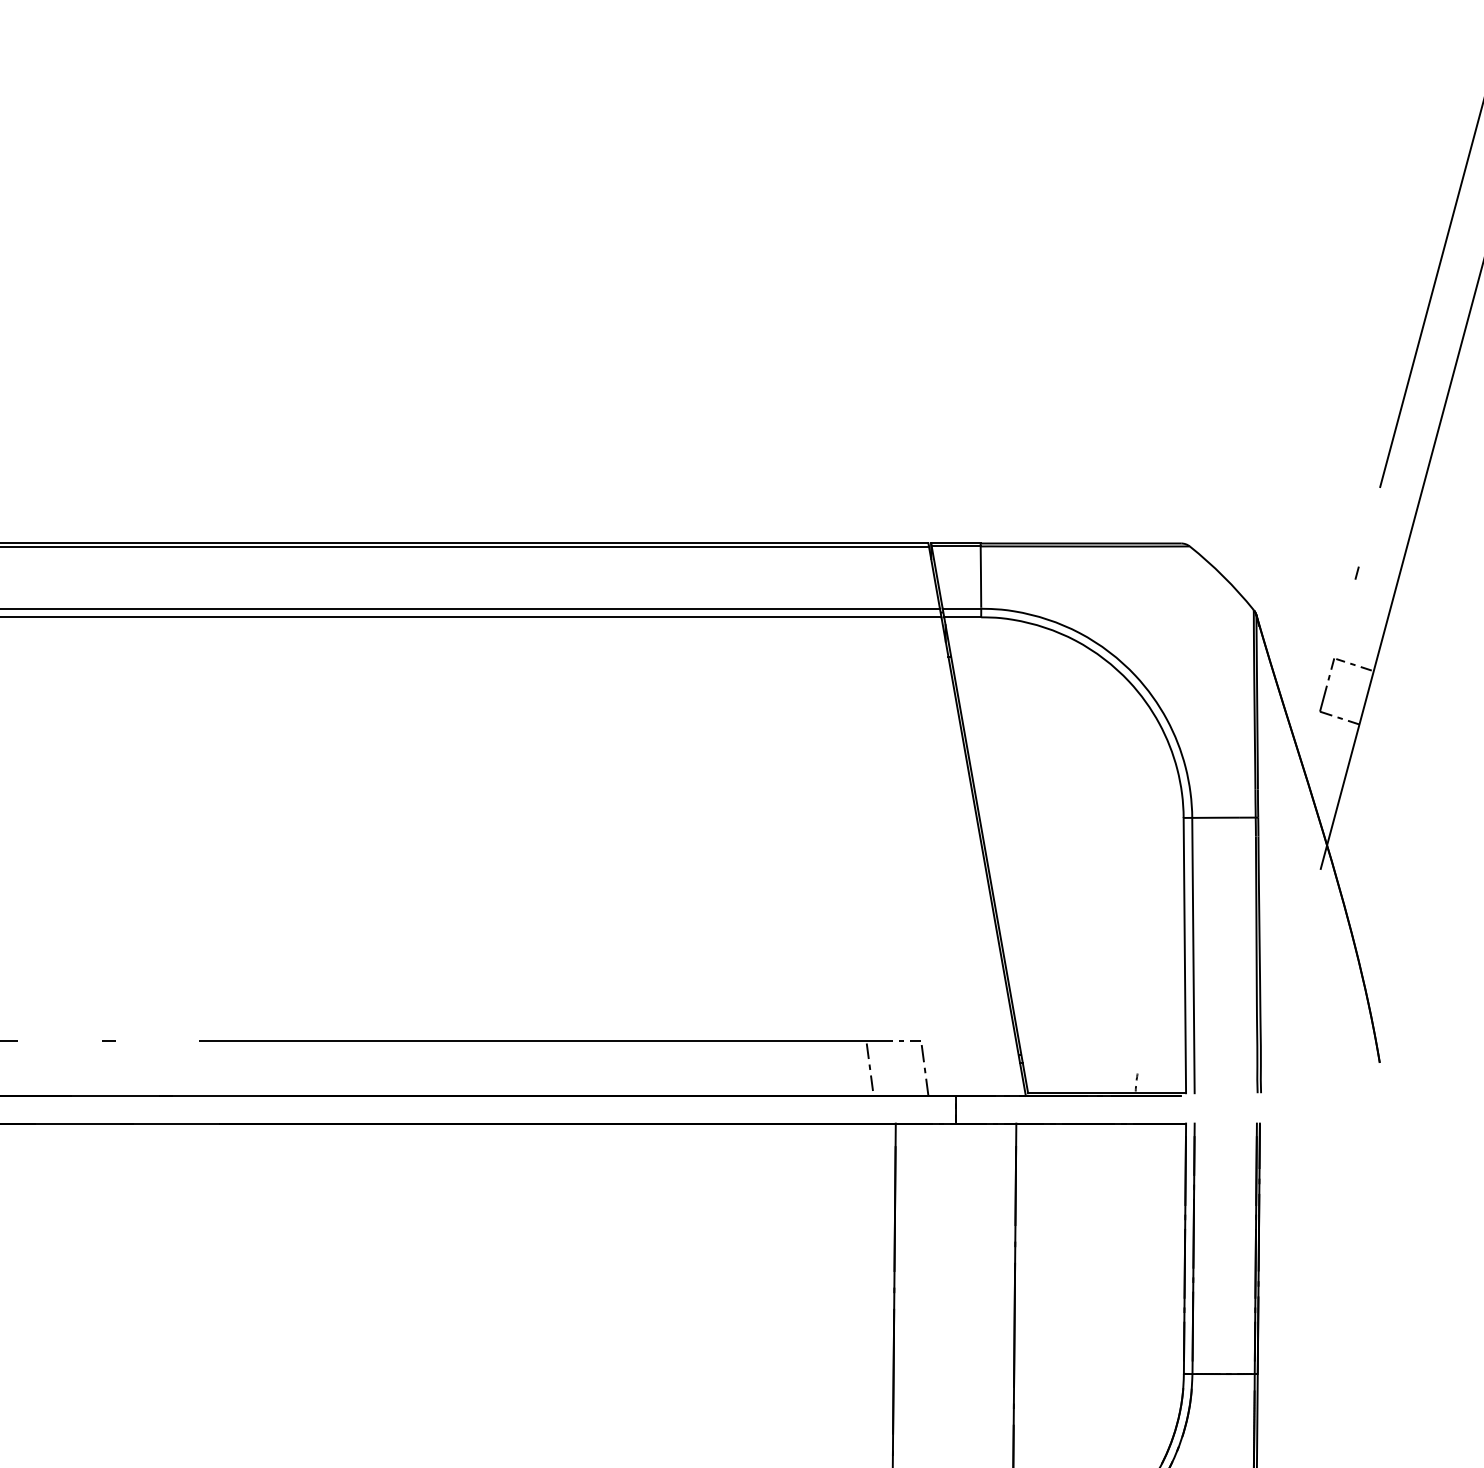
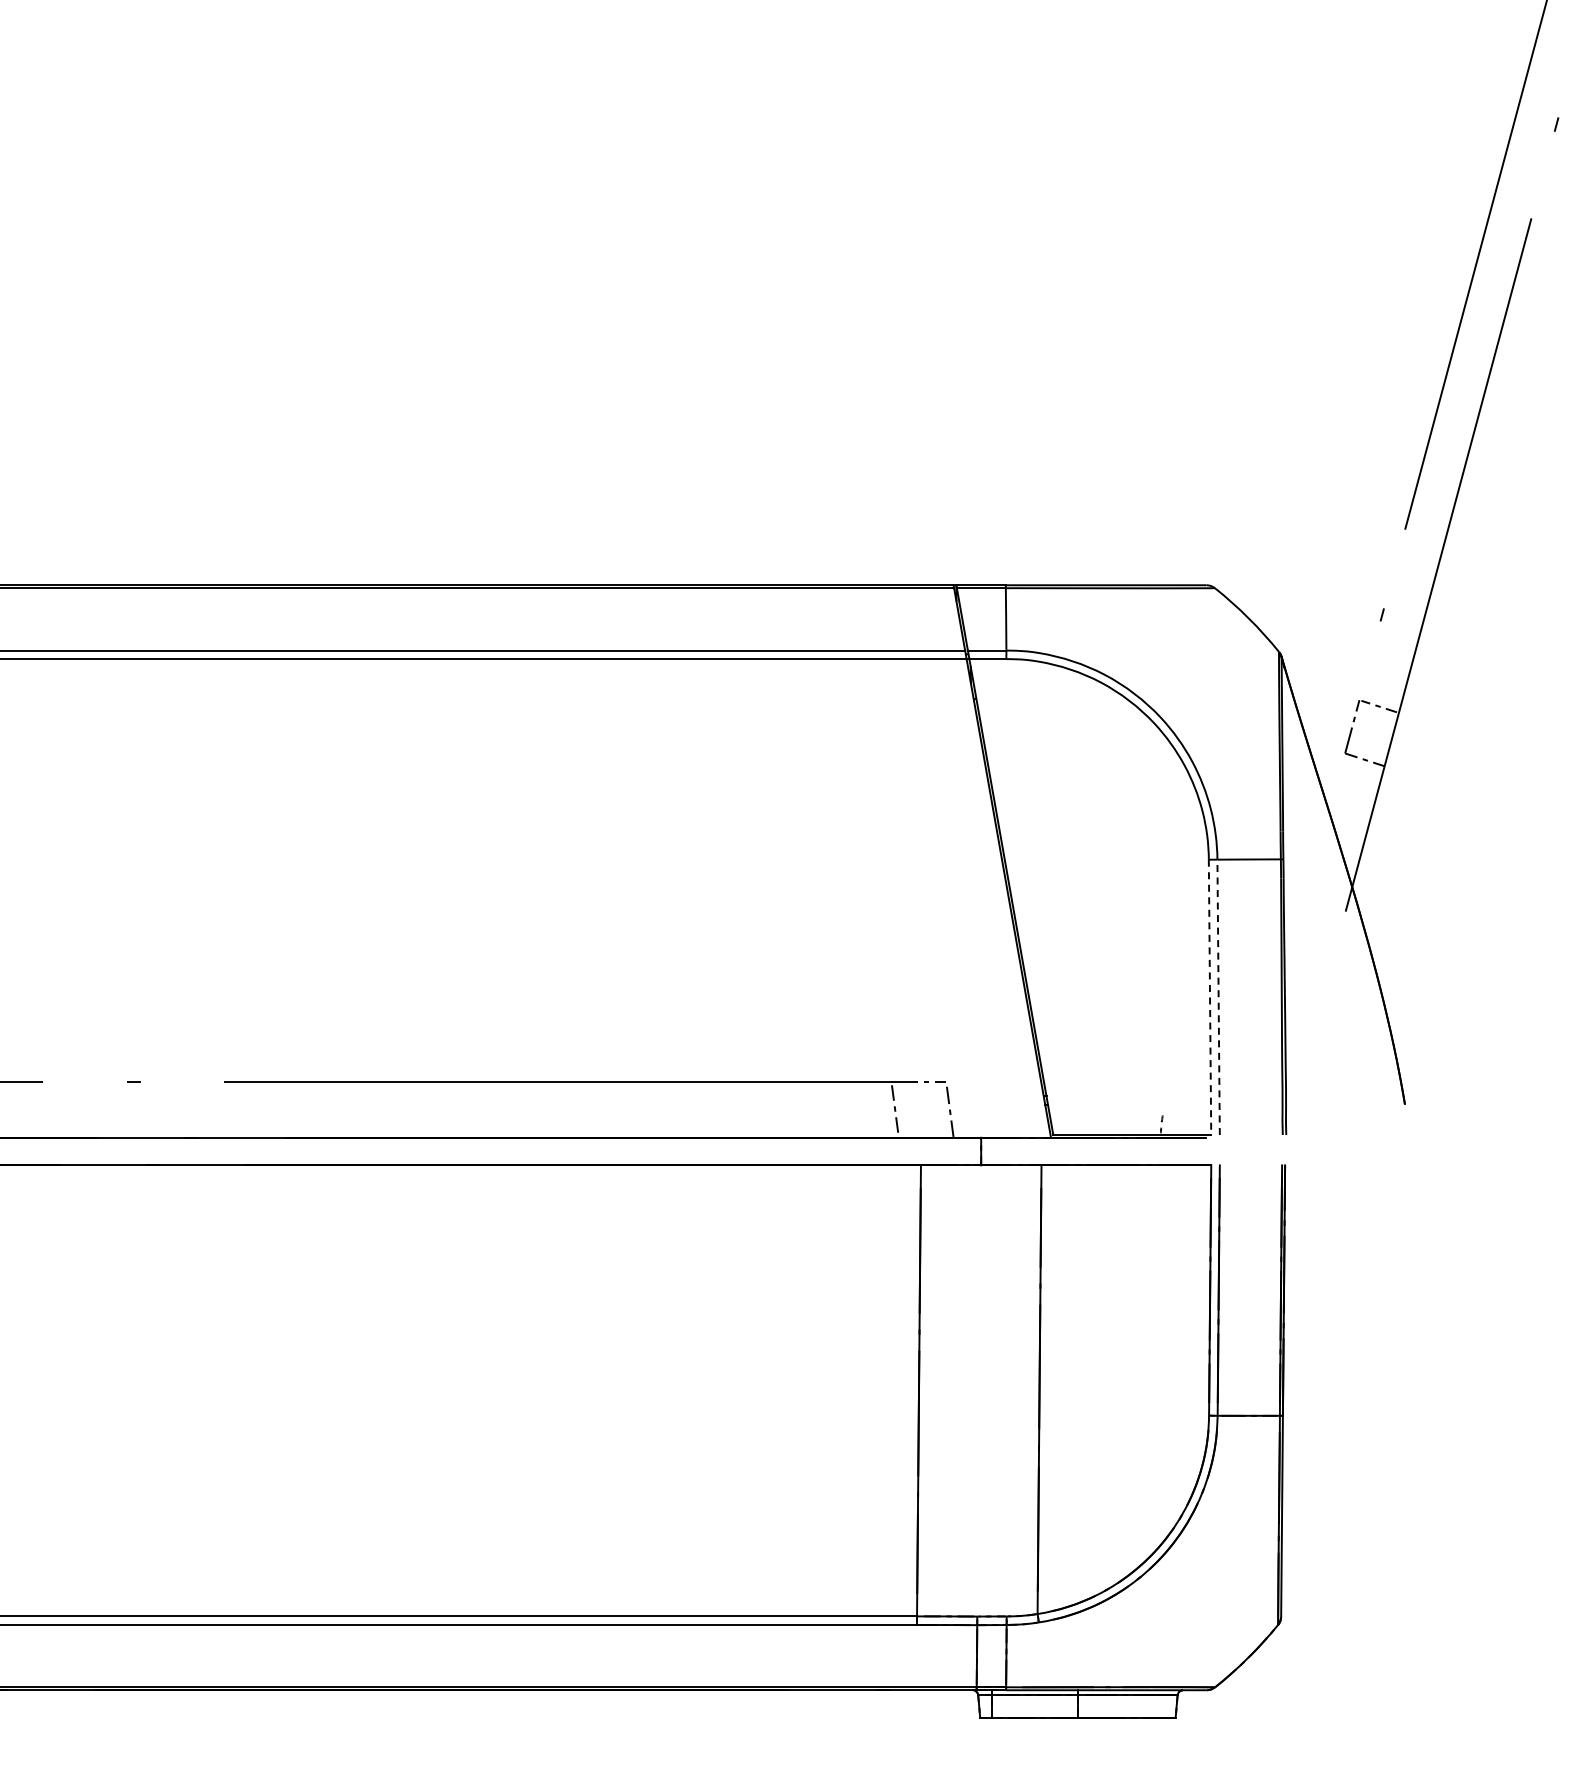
line: (1185, 955) -> (1210, 997), solid -> dashed
line: (1193, 955) -> (1218, 997), solid -> dashed

